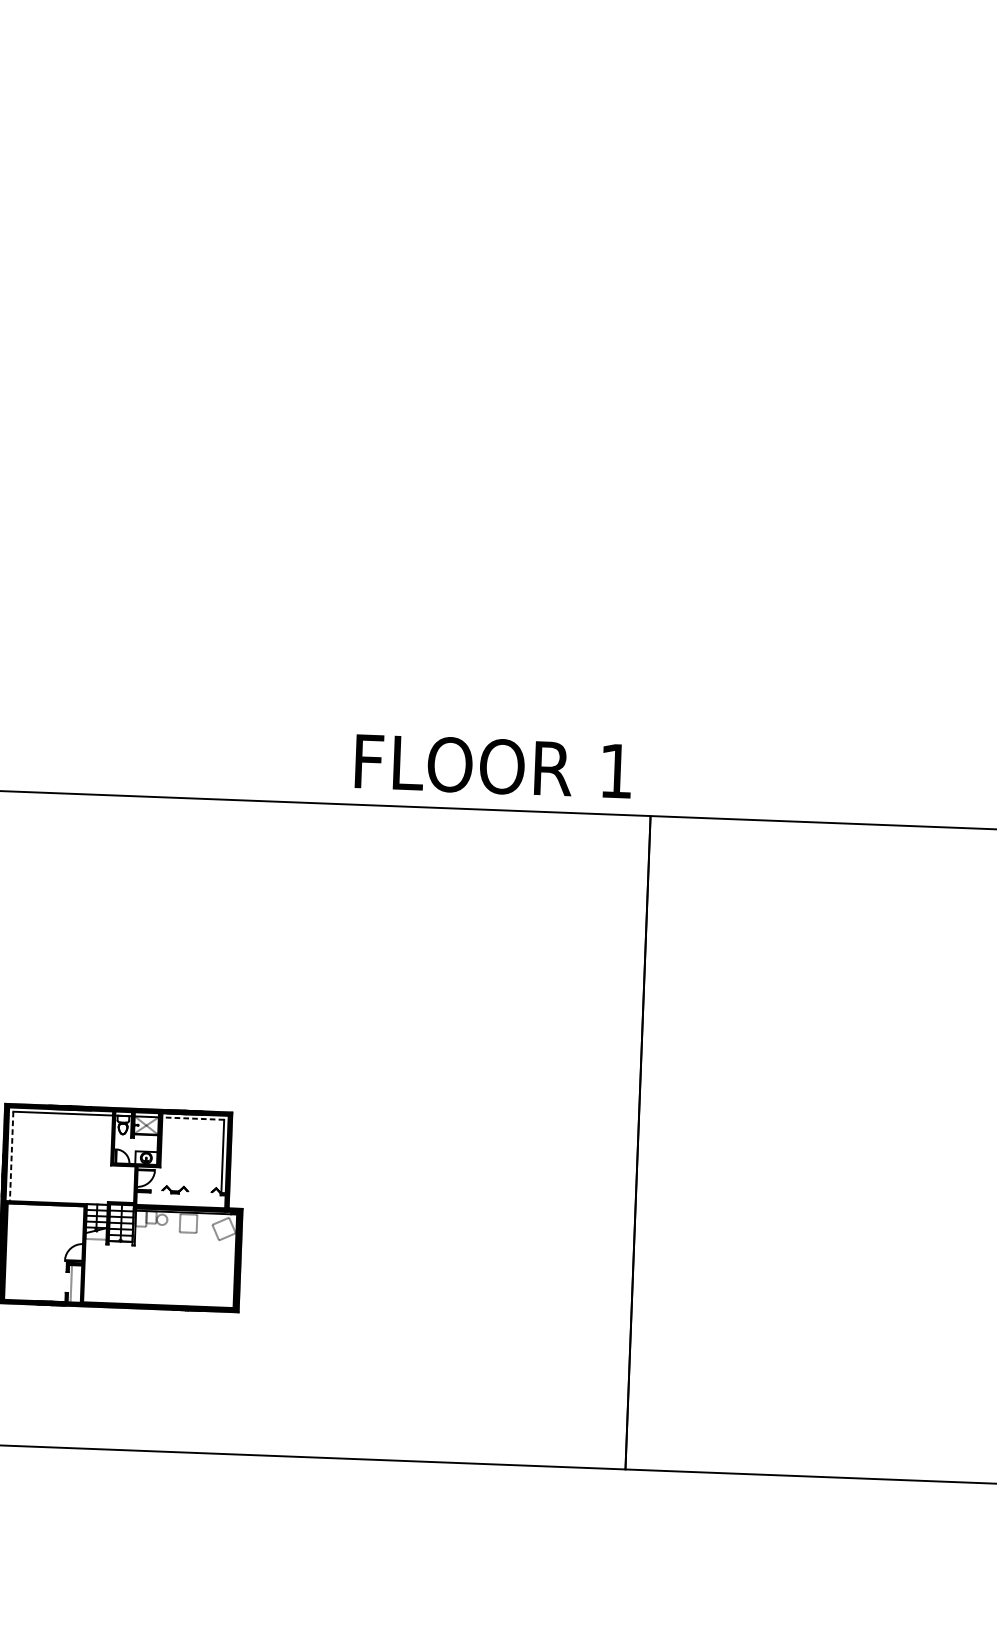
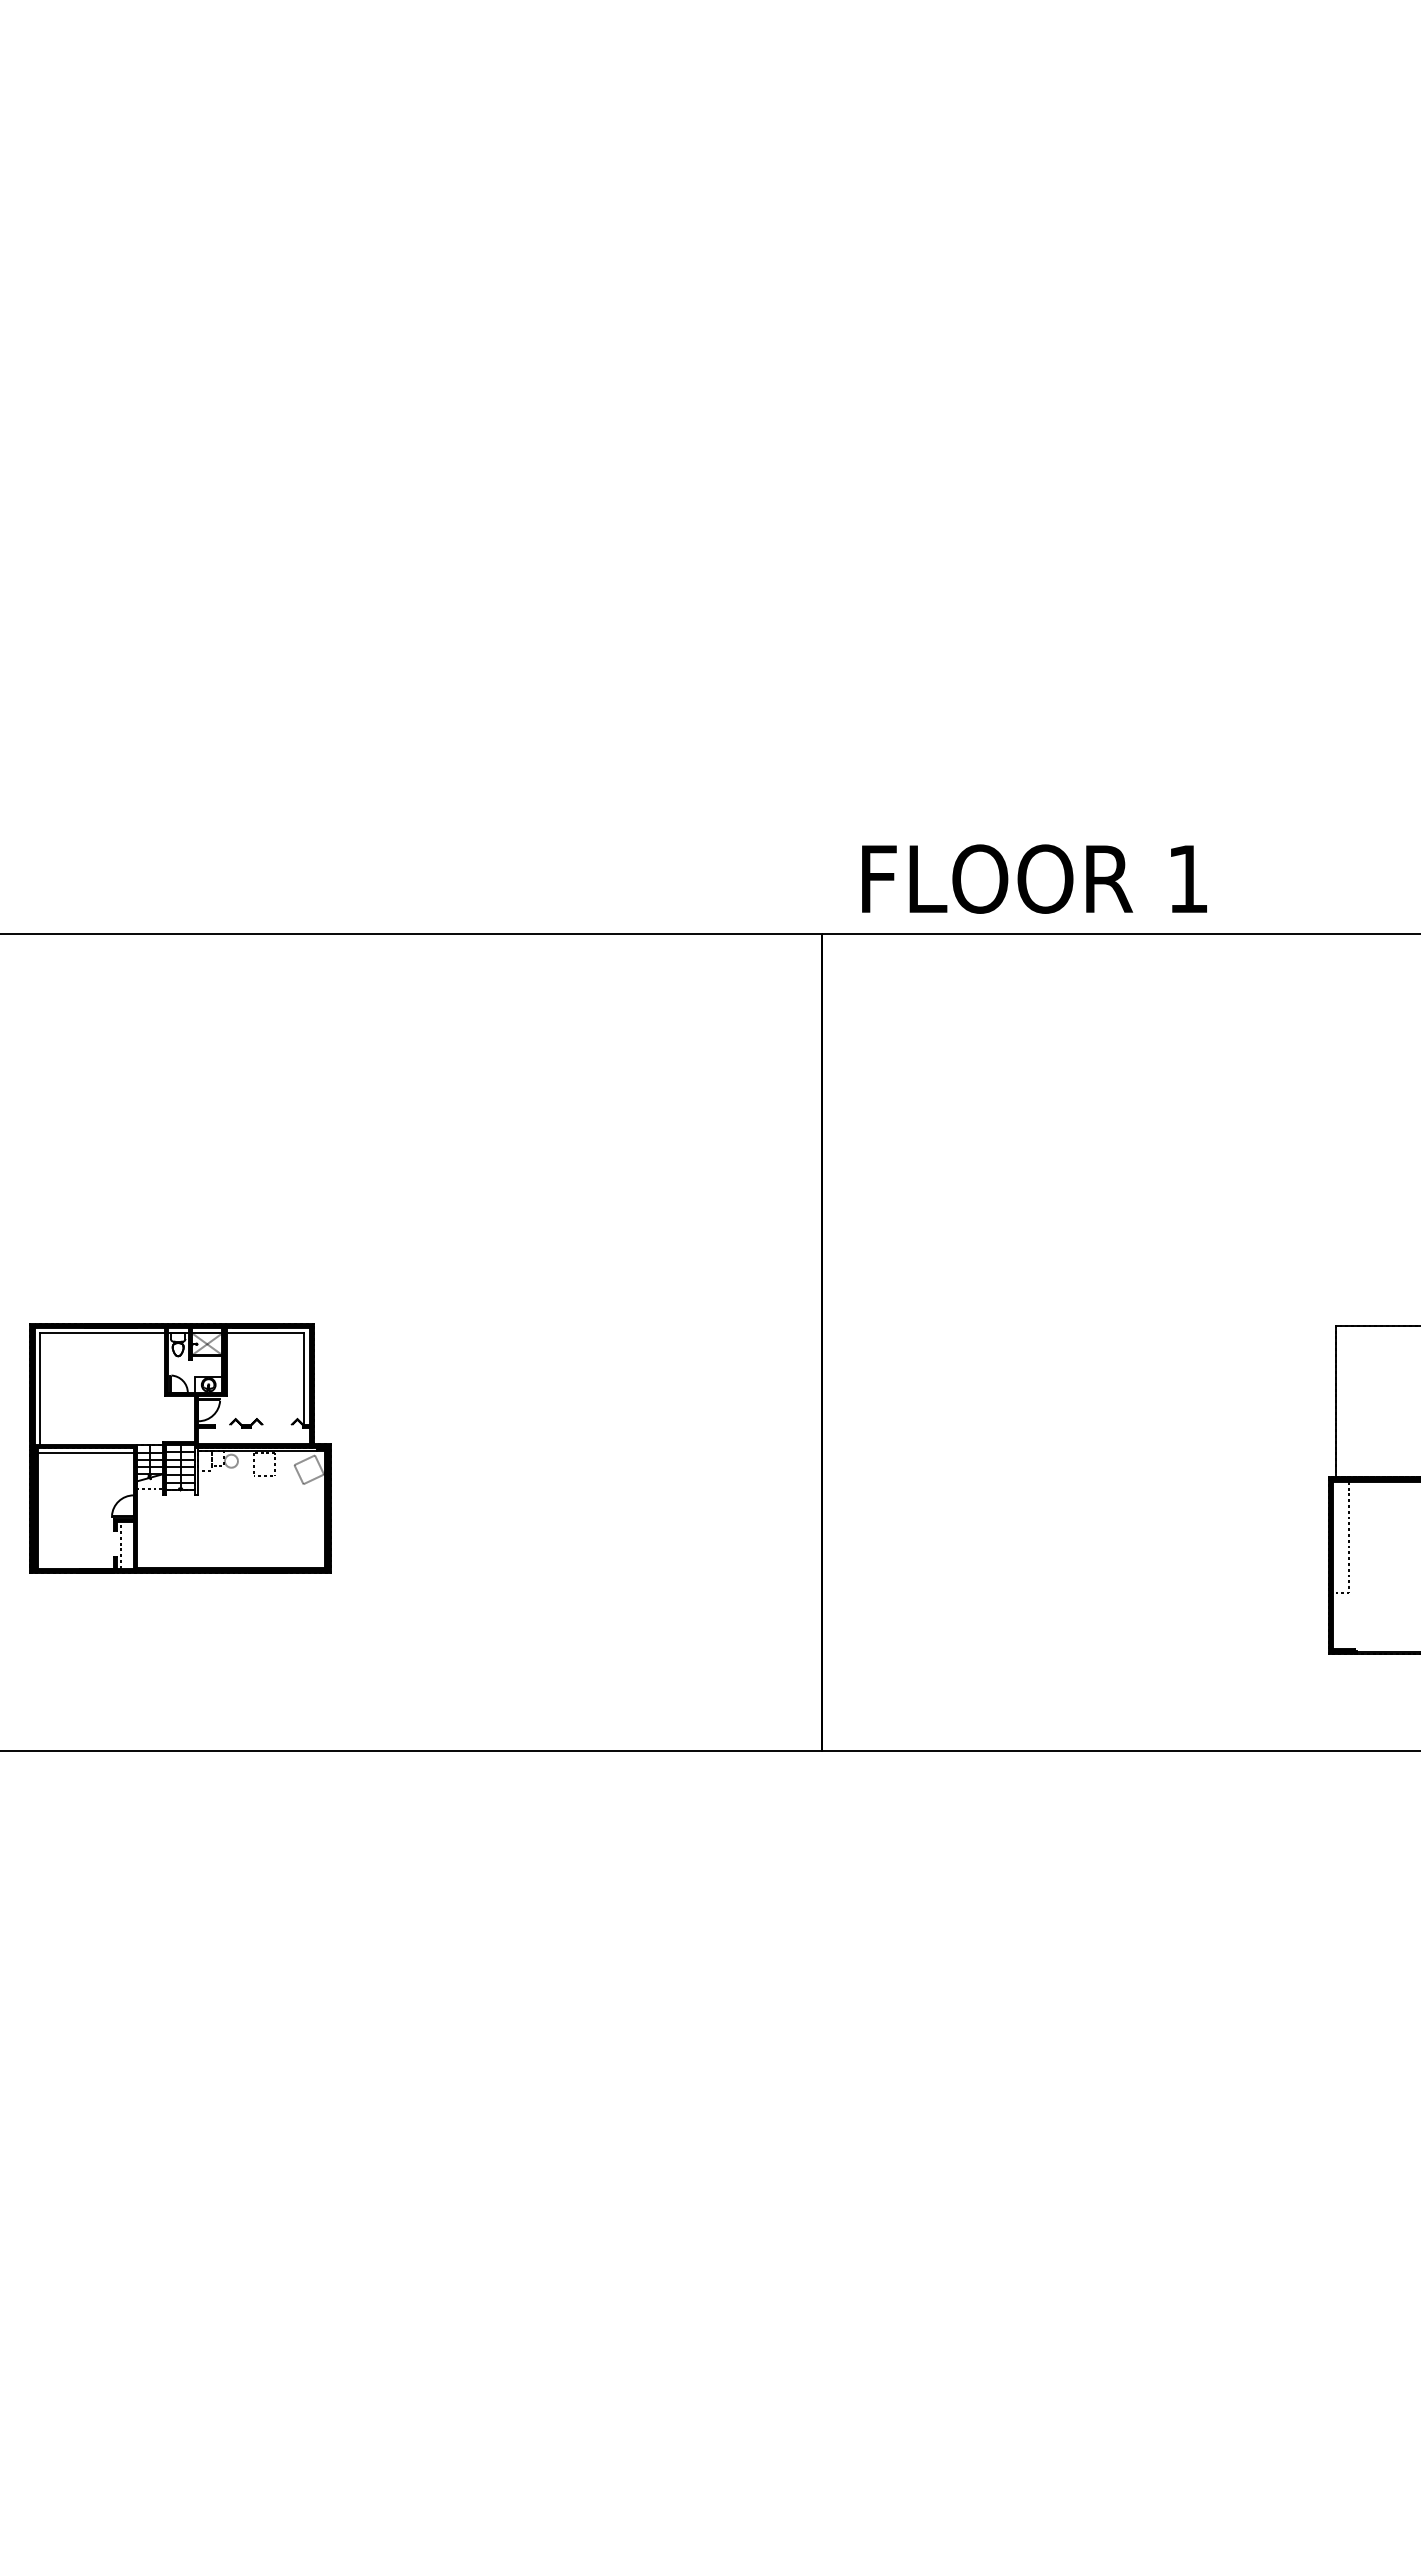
text: (493, 765) -> (1034, 878), moved
line: (193, 1118) -> (265, 1333), dashed -> solid
line: (11, 1156) -> (40, 1389), dashed -> solid
line: (45, 1208) -> (85, 1452), added

